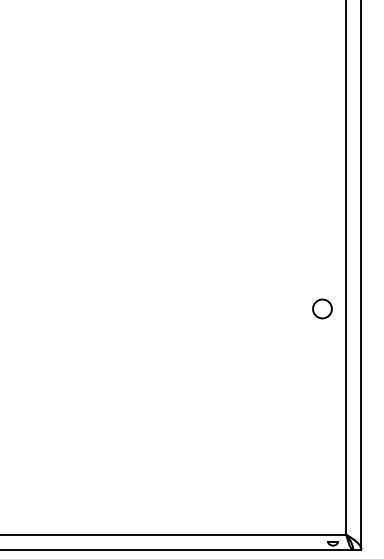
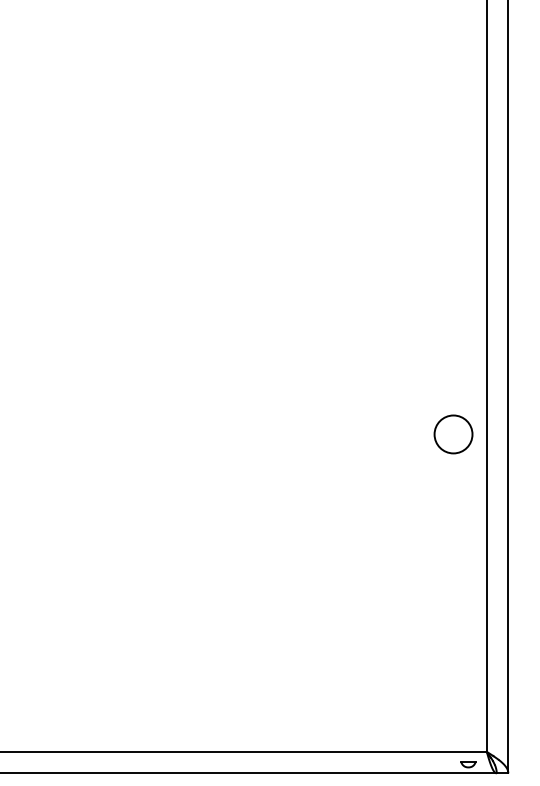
circle: (322, 308) -> (453, 433), size x1.43

